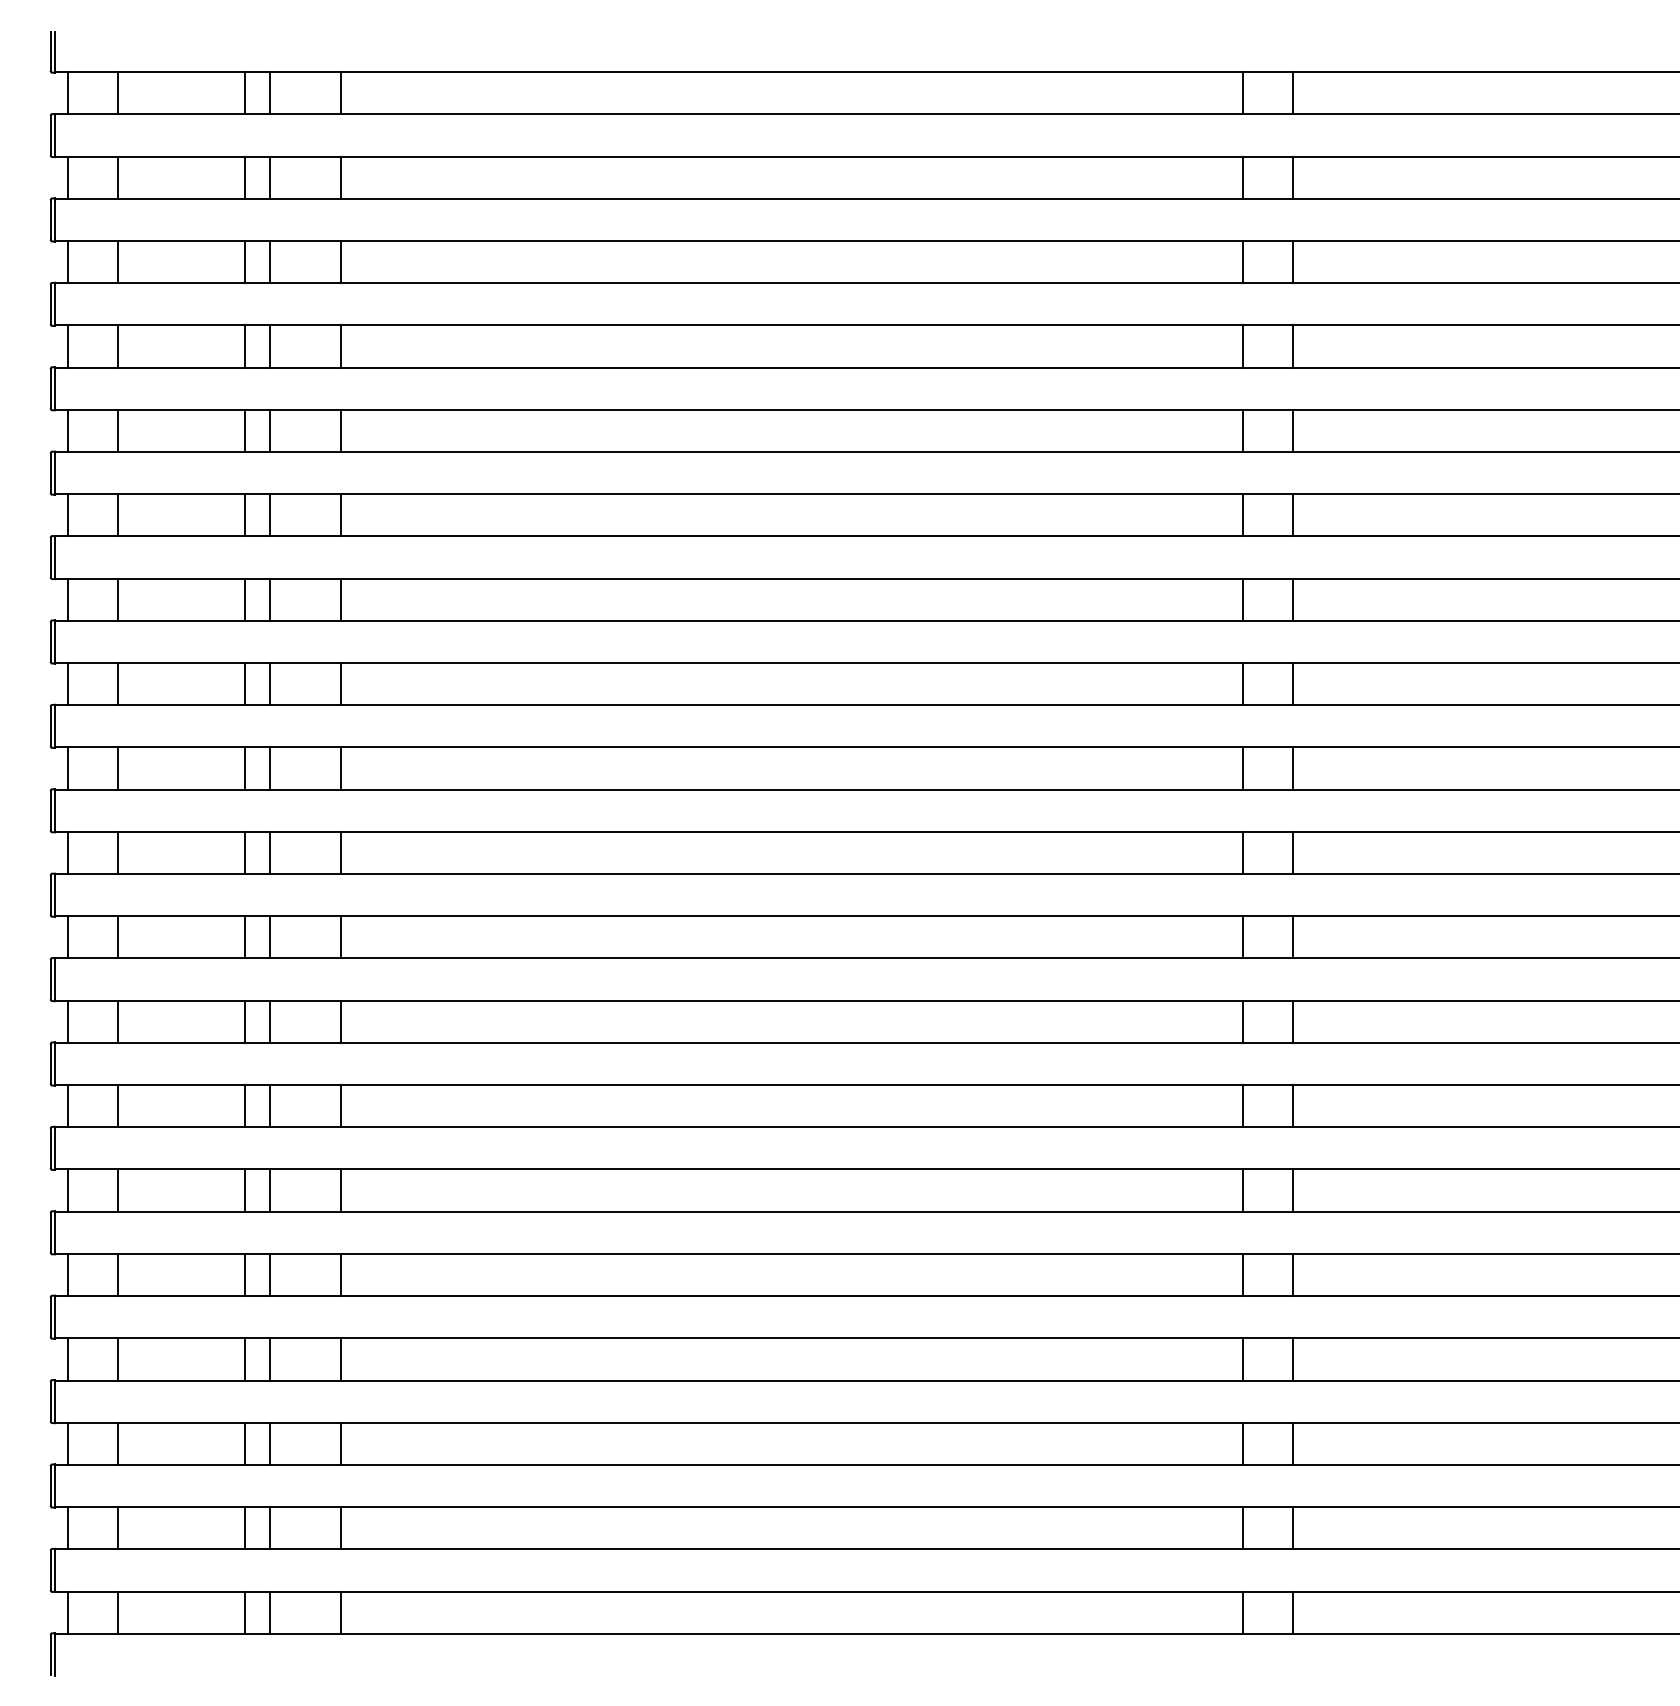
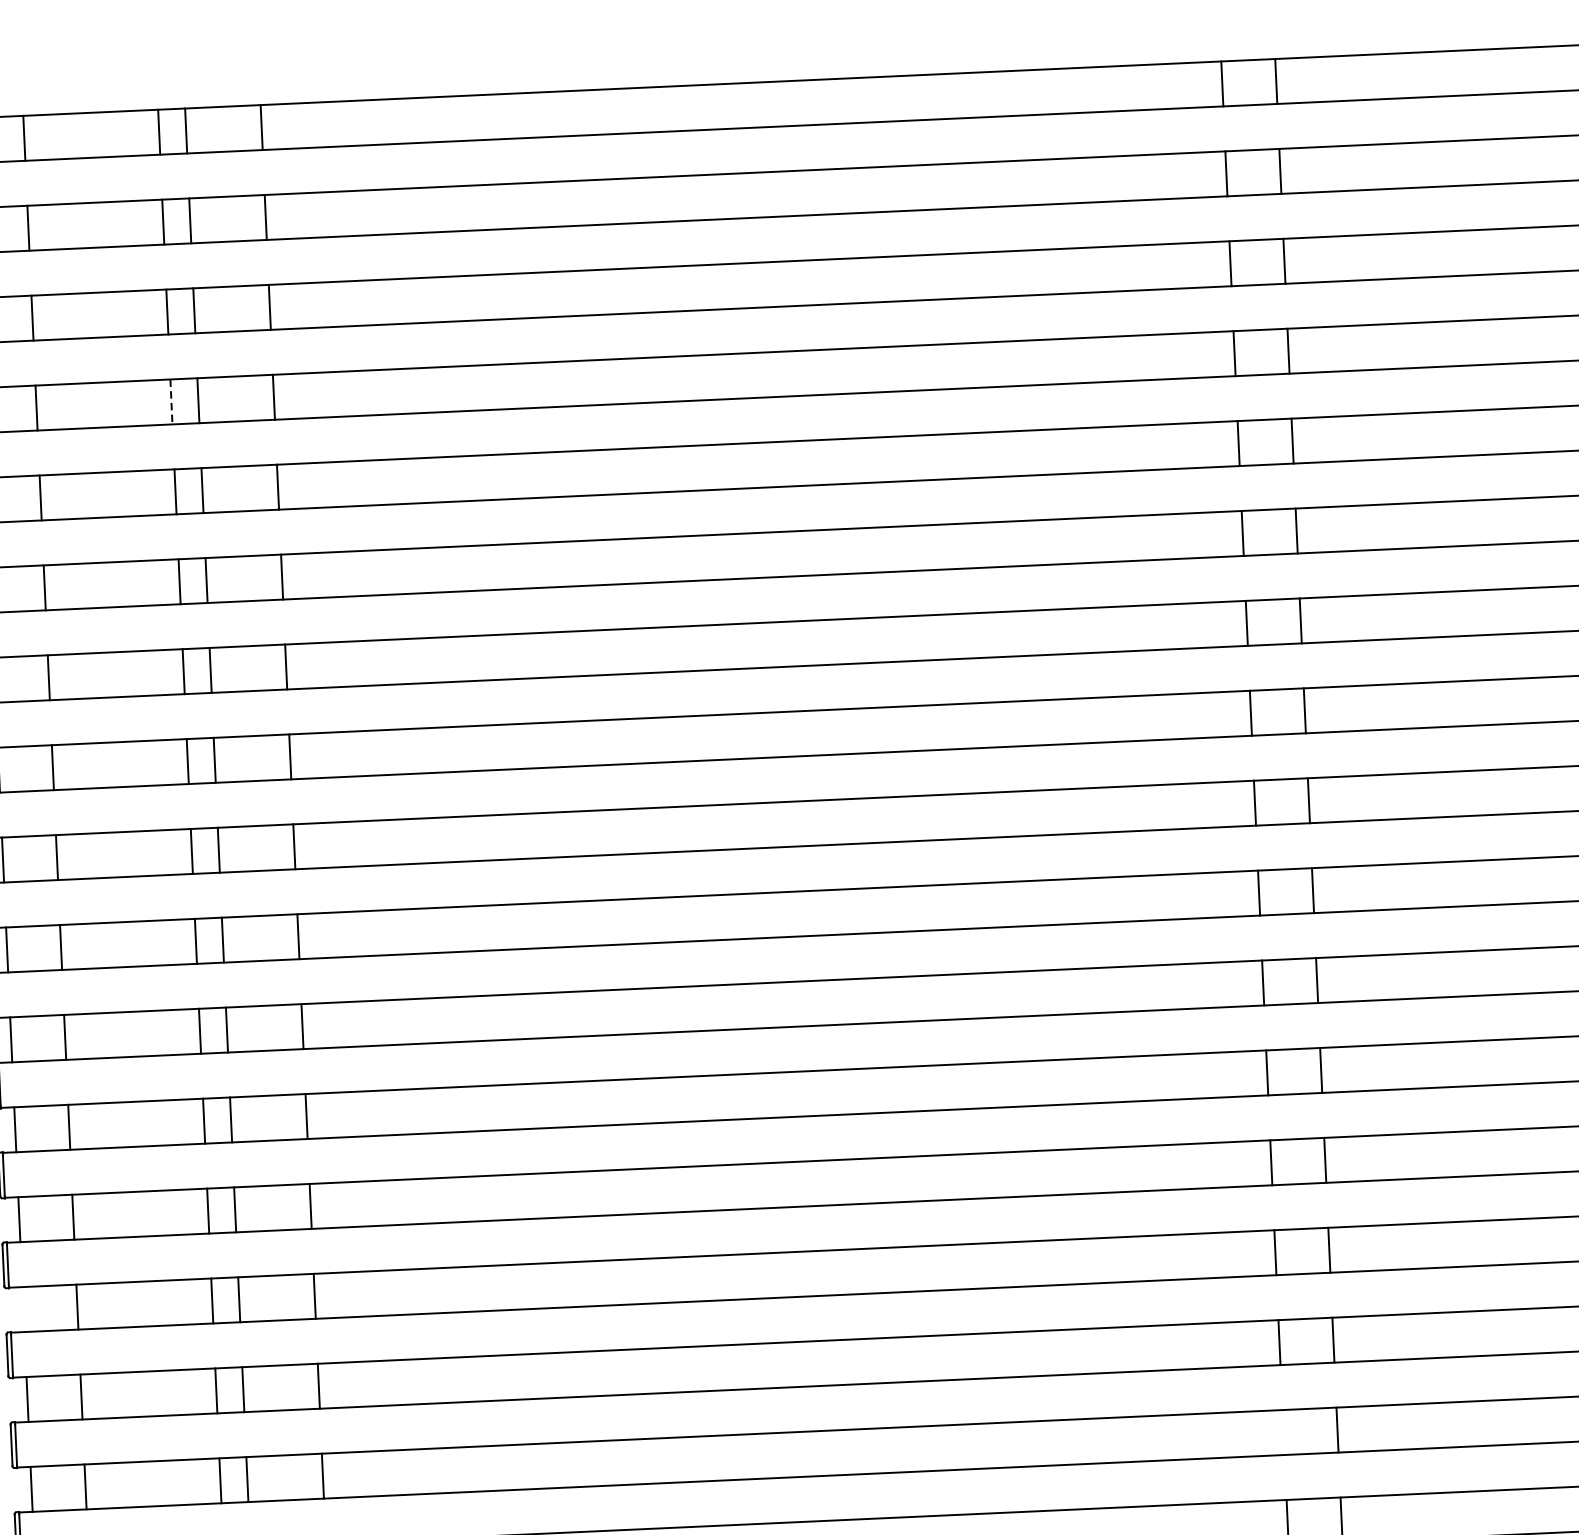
line: (244, 347) -> (171, 402), solid -> dashed
line: (67, 1190) -> (23, 1309), removed
line: (1242, 1359) -> (1283, 1432), removed

